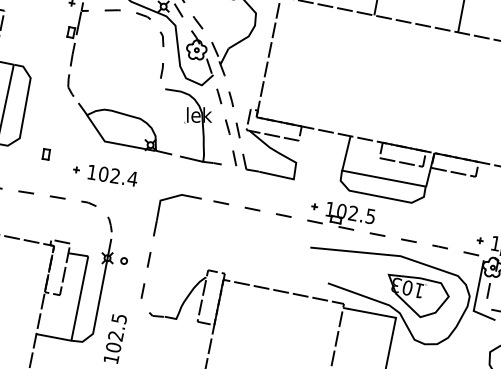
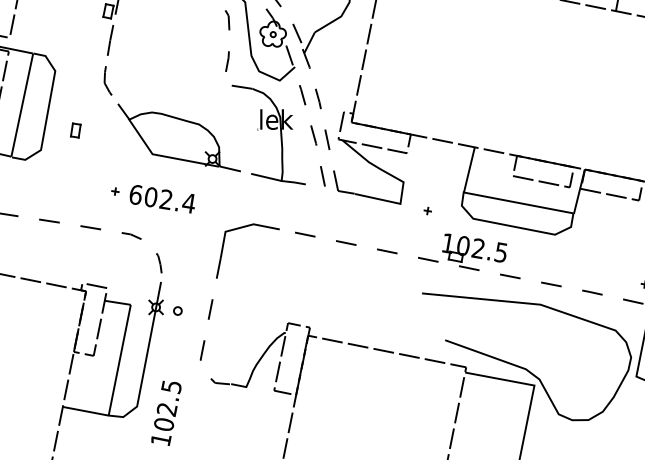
part: (46, 154) -> (76, 130), moved
text: (91, 172) -> (135, 194), 102.4 -> 602.4
part: (314, 206) -> (427, 210), moved
part: (418, 295) -> (563, 356), removed

